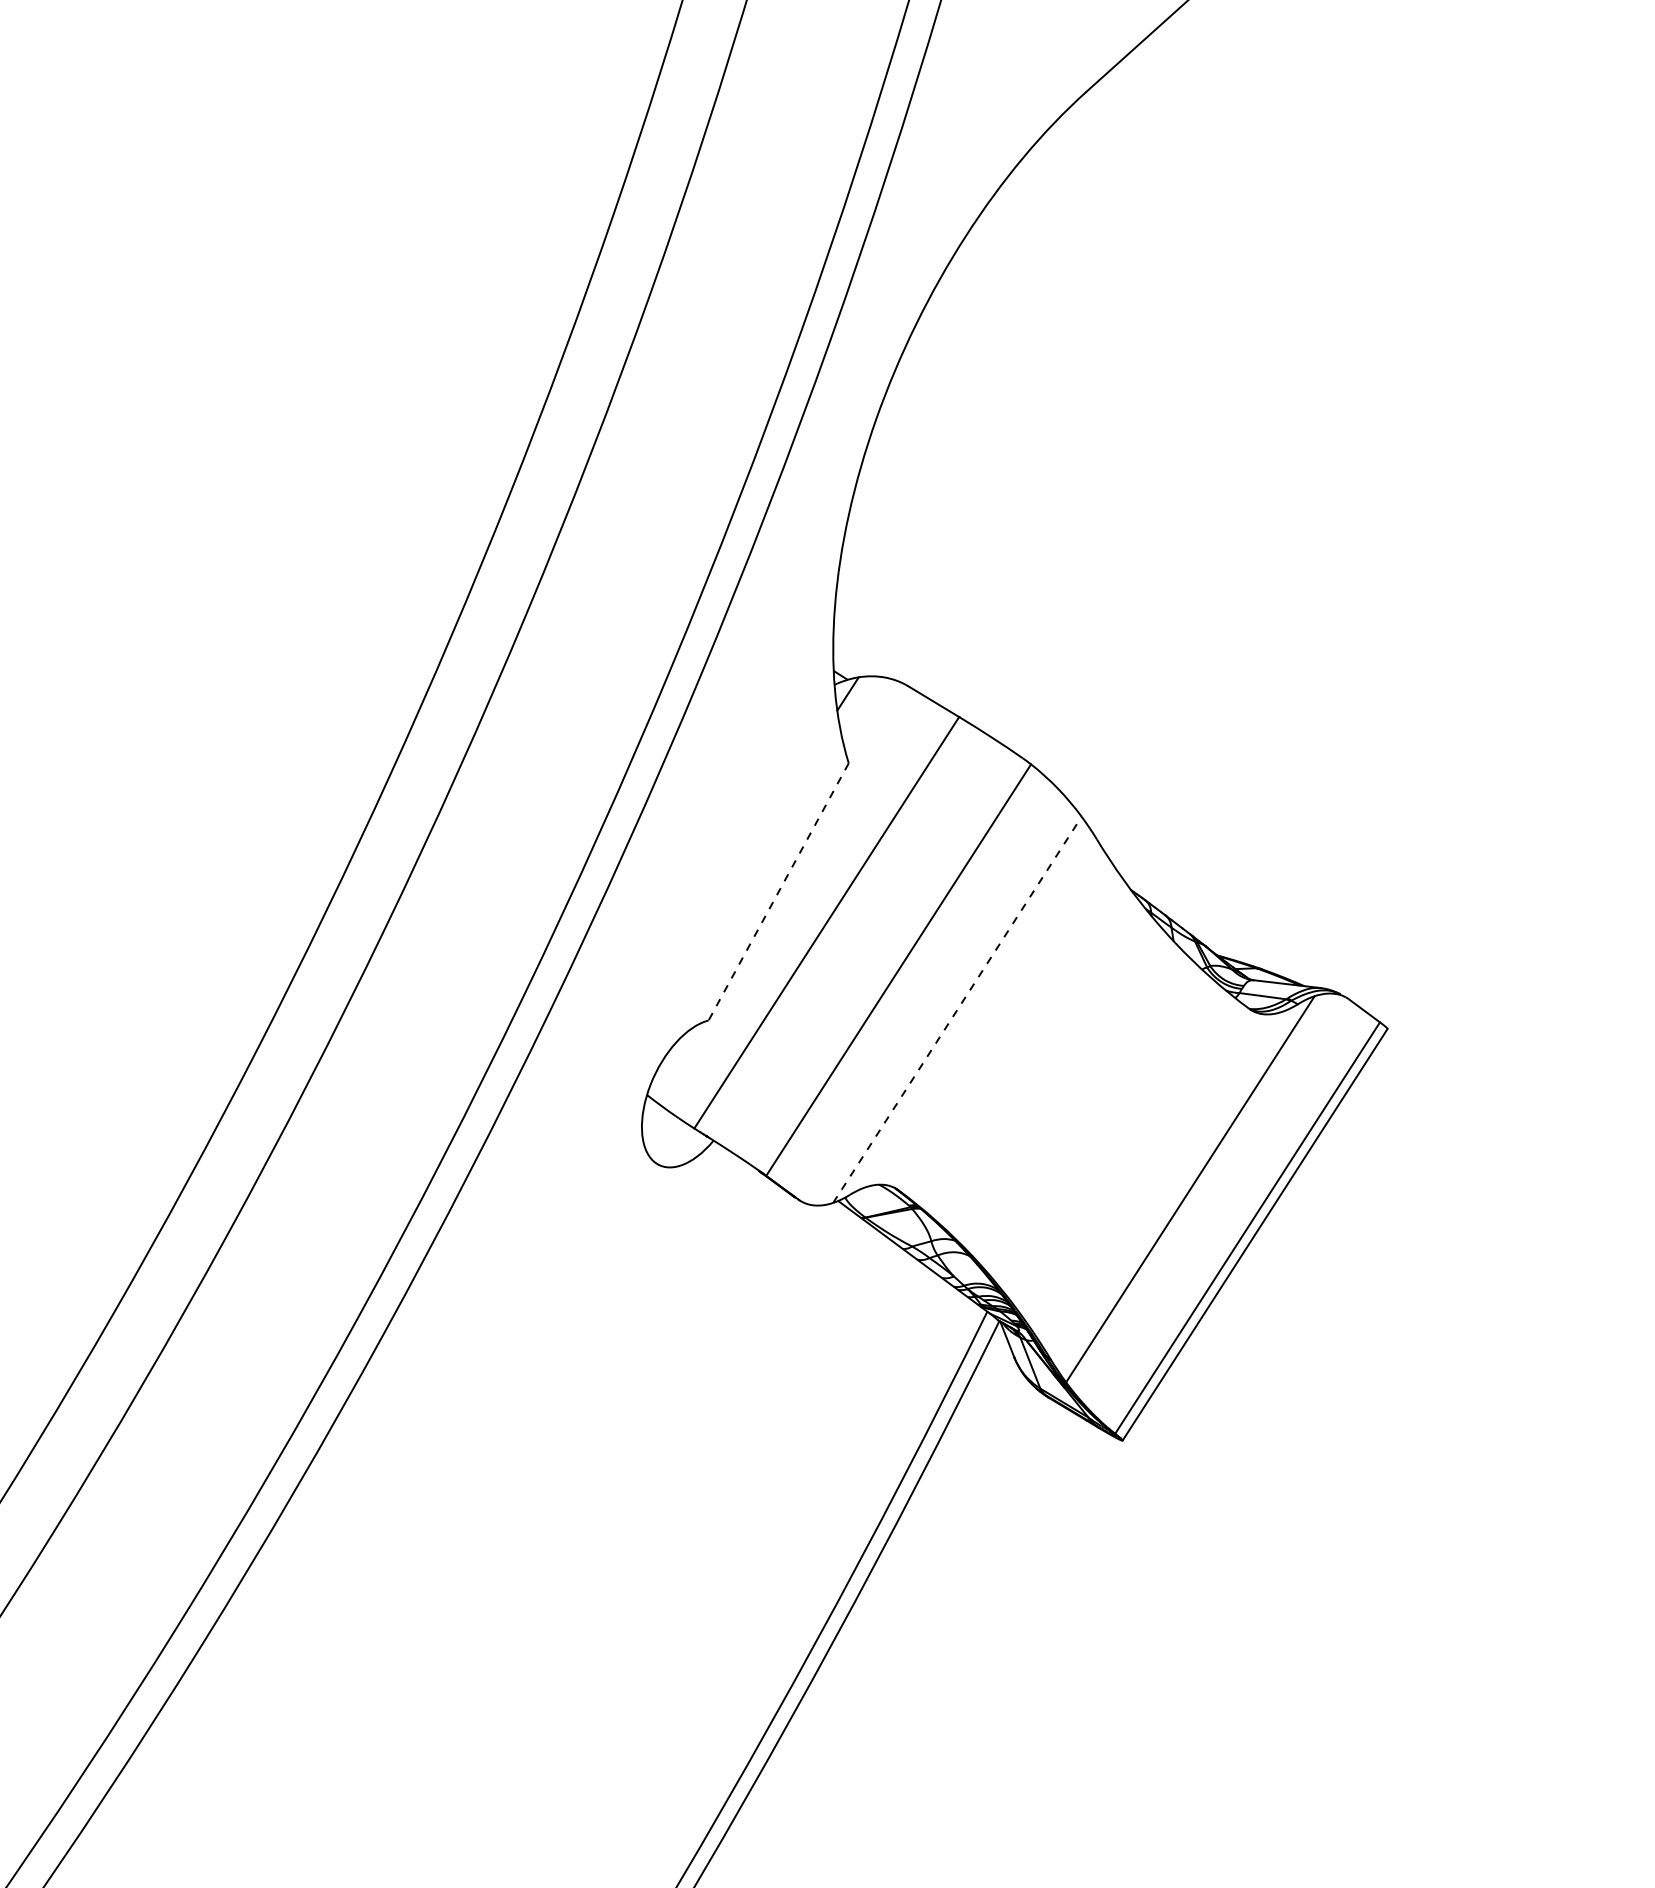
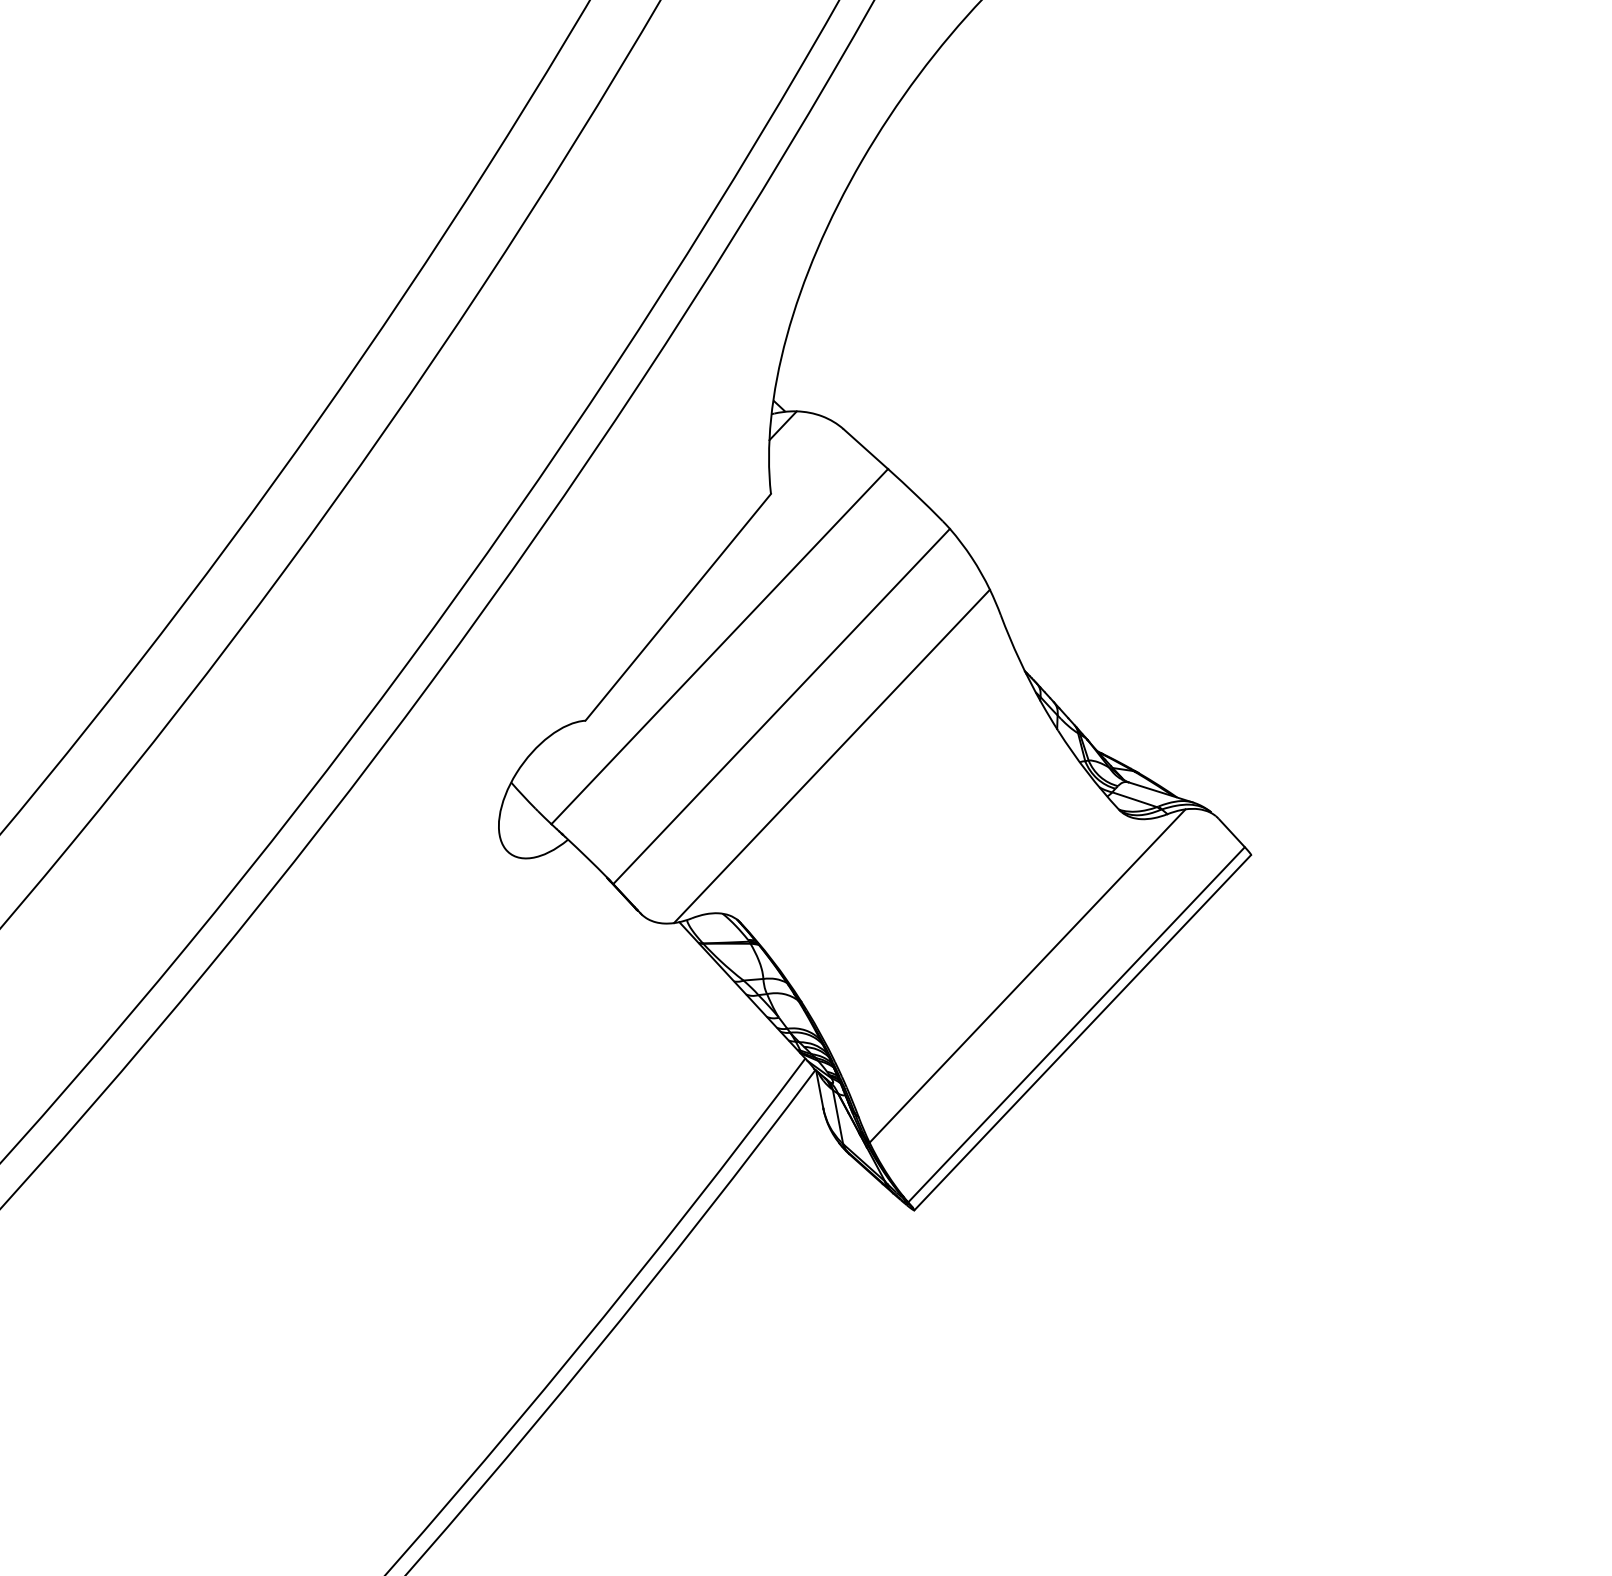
line: (778, 892) -> (677, 607), dashed -> solid
line: (957, 1009) -> (832, 756), dashed -> solid

